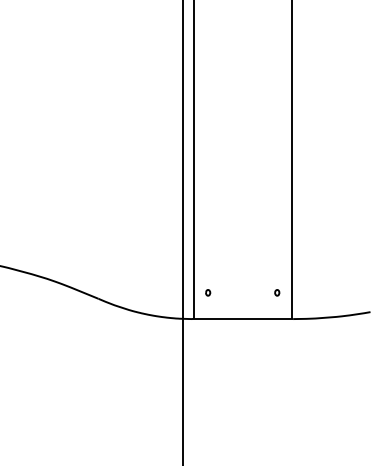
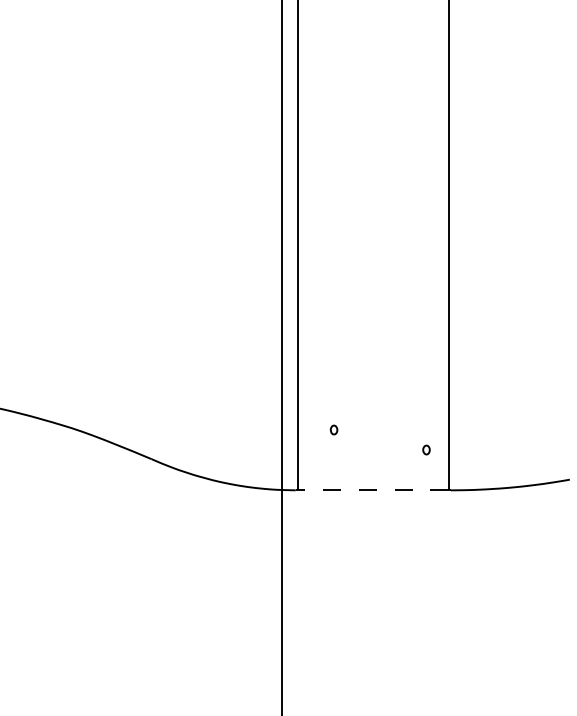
part: (208, 292) -> (334, 429), moved
line: (242, 319) -> (373, 490), solid -> dashed

